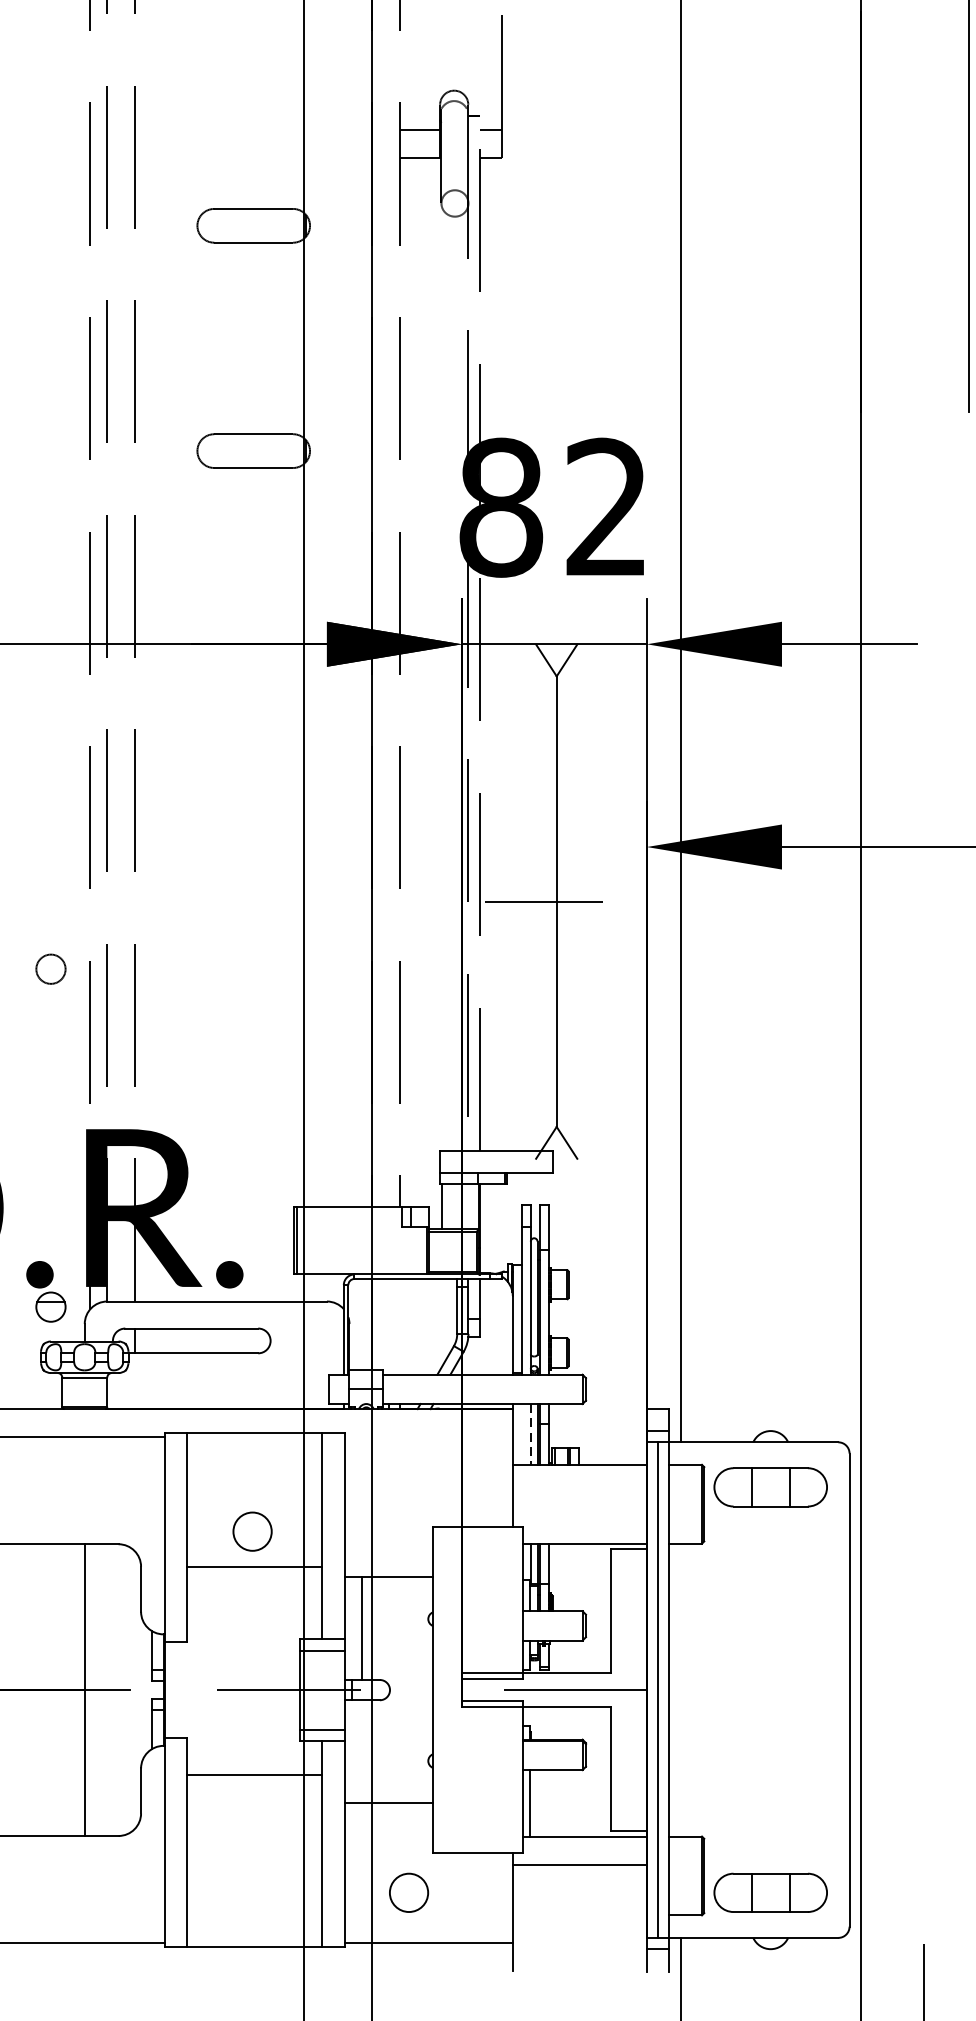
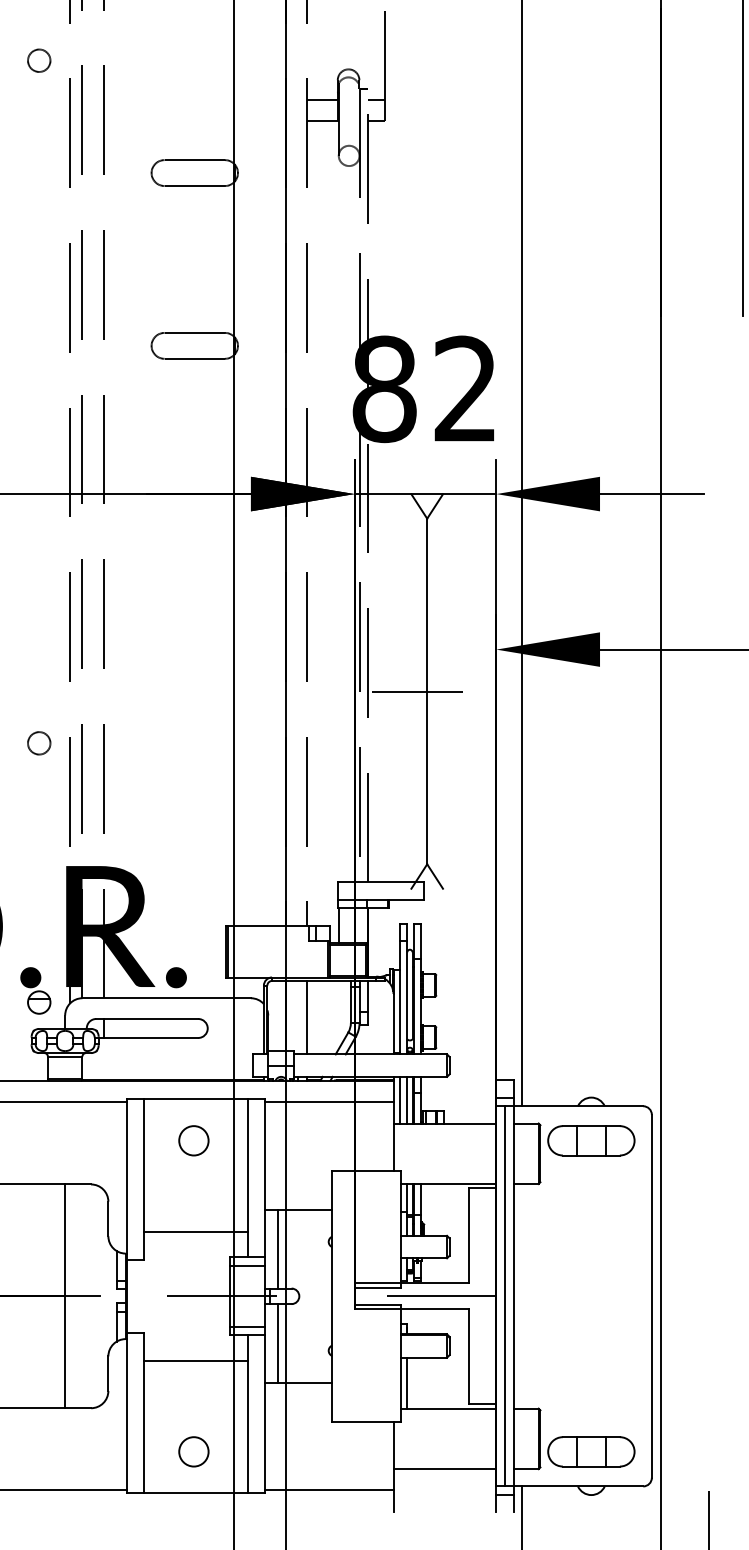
circle: (51, 79) -> (39, 60), added
line: (400, 1326) -> (307, 1017), added
line: (521, 1433) -> (400, 1099), added
line: (531, 1434) -> (407, 1100), dashed -> solid
line: (428, 1437) -> (328, 1102), added
circle: (252, 1531) -> (193, 1140), moved
line: (254, 1566) -> (195, 1231), moved
line: (361, 1751) -> (277, 1343), added
line: (579, 1865) -> (444, 1469), moved
circle: (408, 1892) -> (193, 1451), moved

